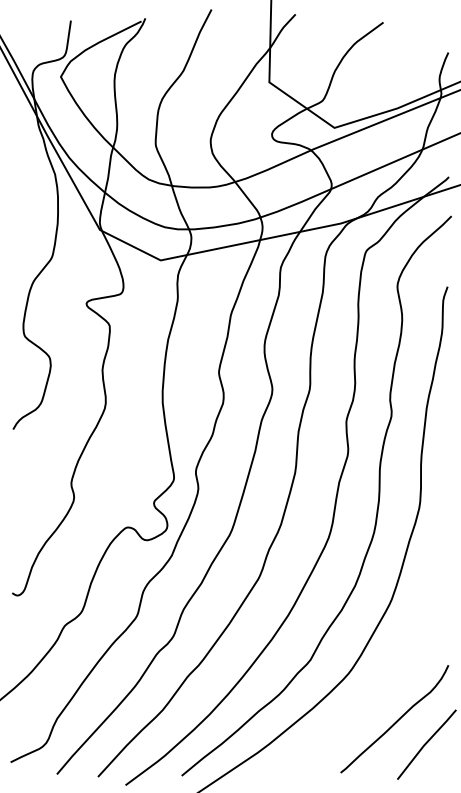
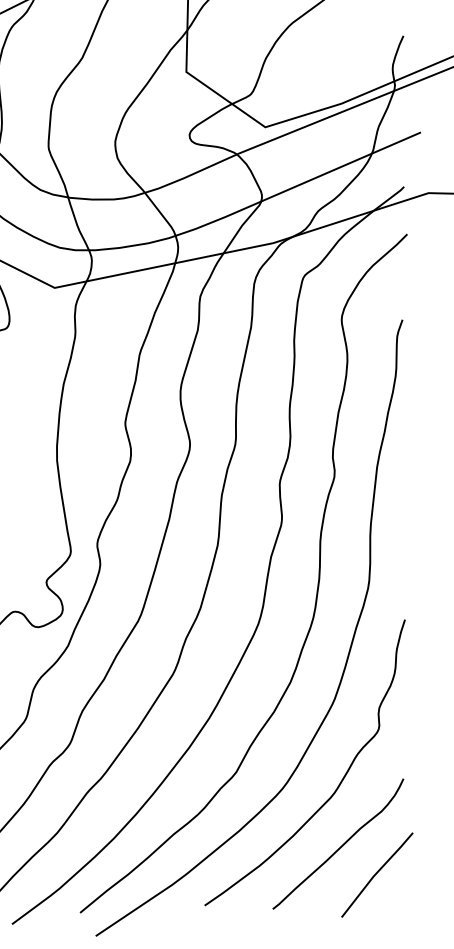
curve: (395, 668) -> (339, 782), added

